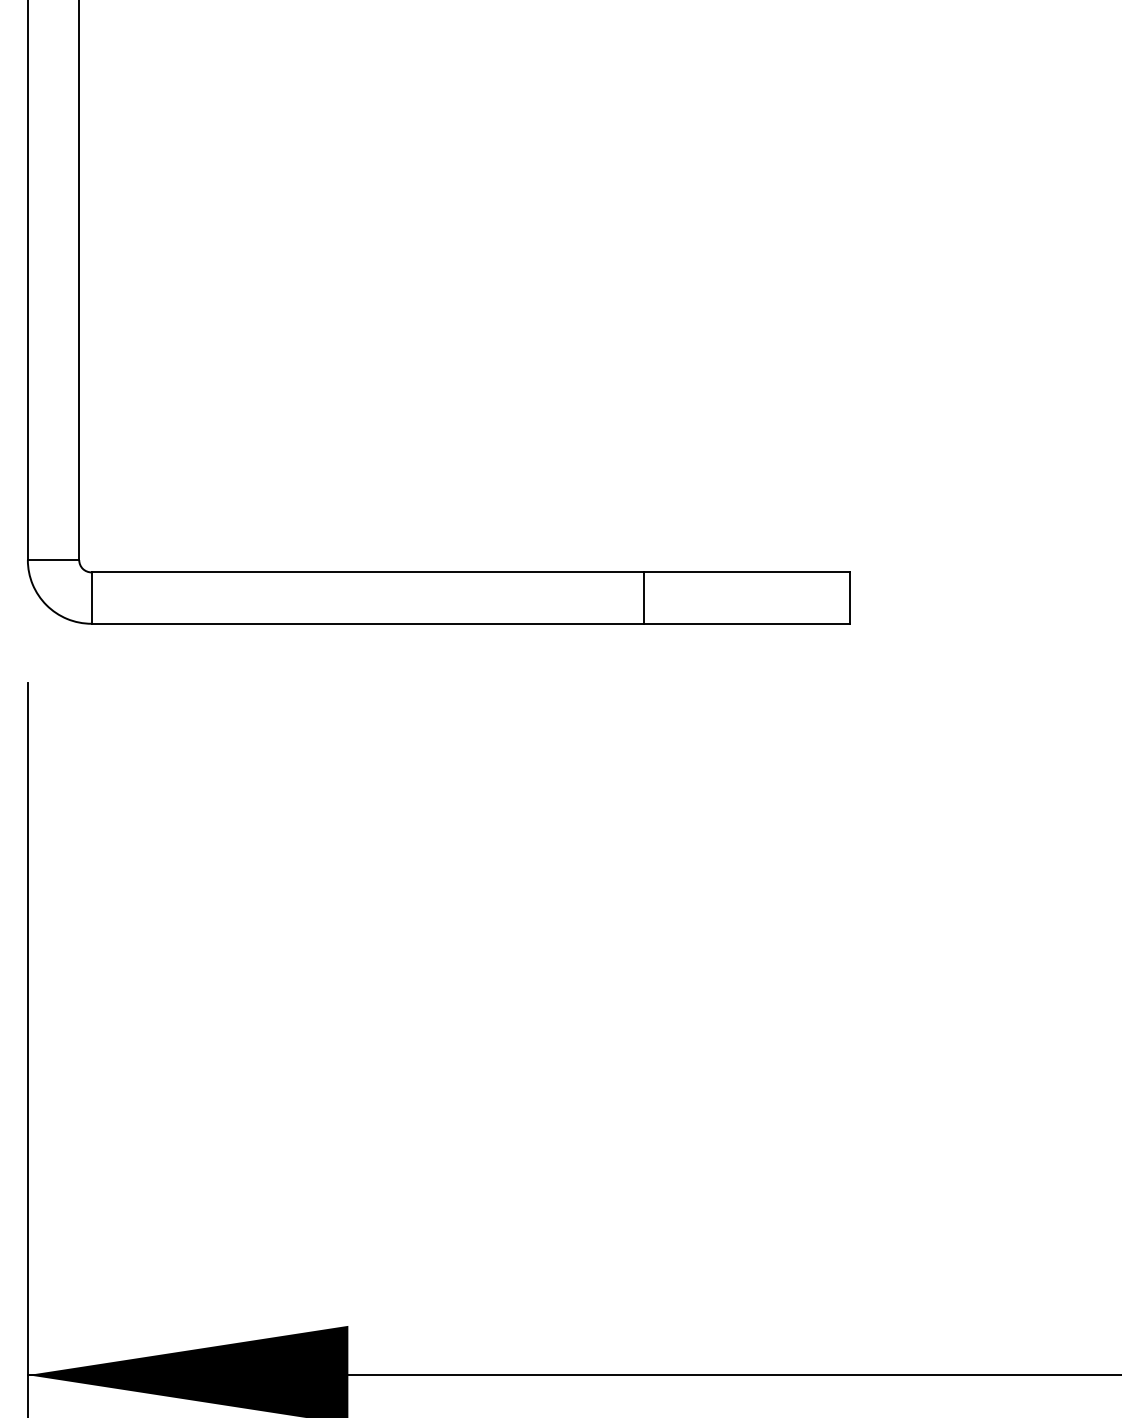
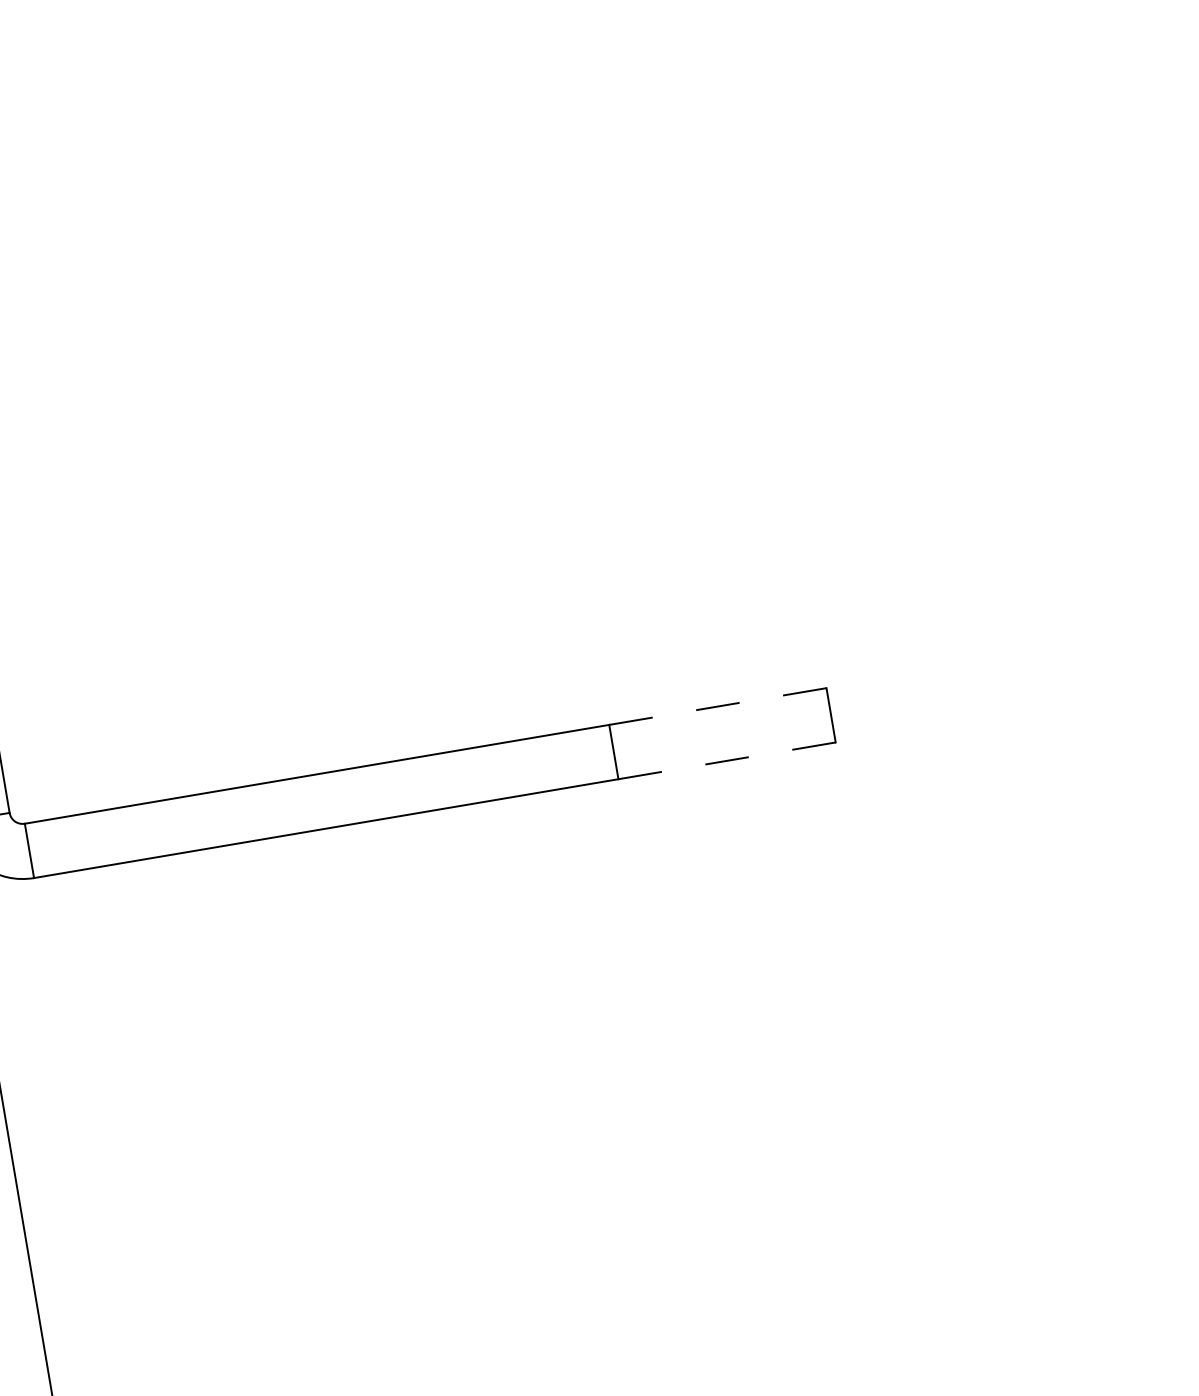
line: (746, 572) -> (717, 706), solid -> dashed
line: (746, 623) -> (726, 760), solid -> dashed

